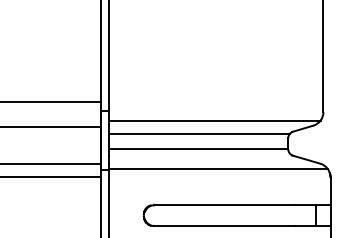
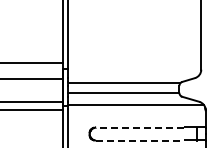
line: (216, 119) -> (134, 74), removed
line: (224, 205) -> (139, 127), solid -> dashed
line: (224, 225) -> (139, 140), solid -> dashed

